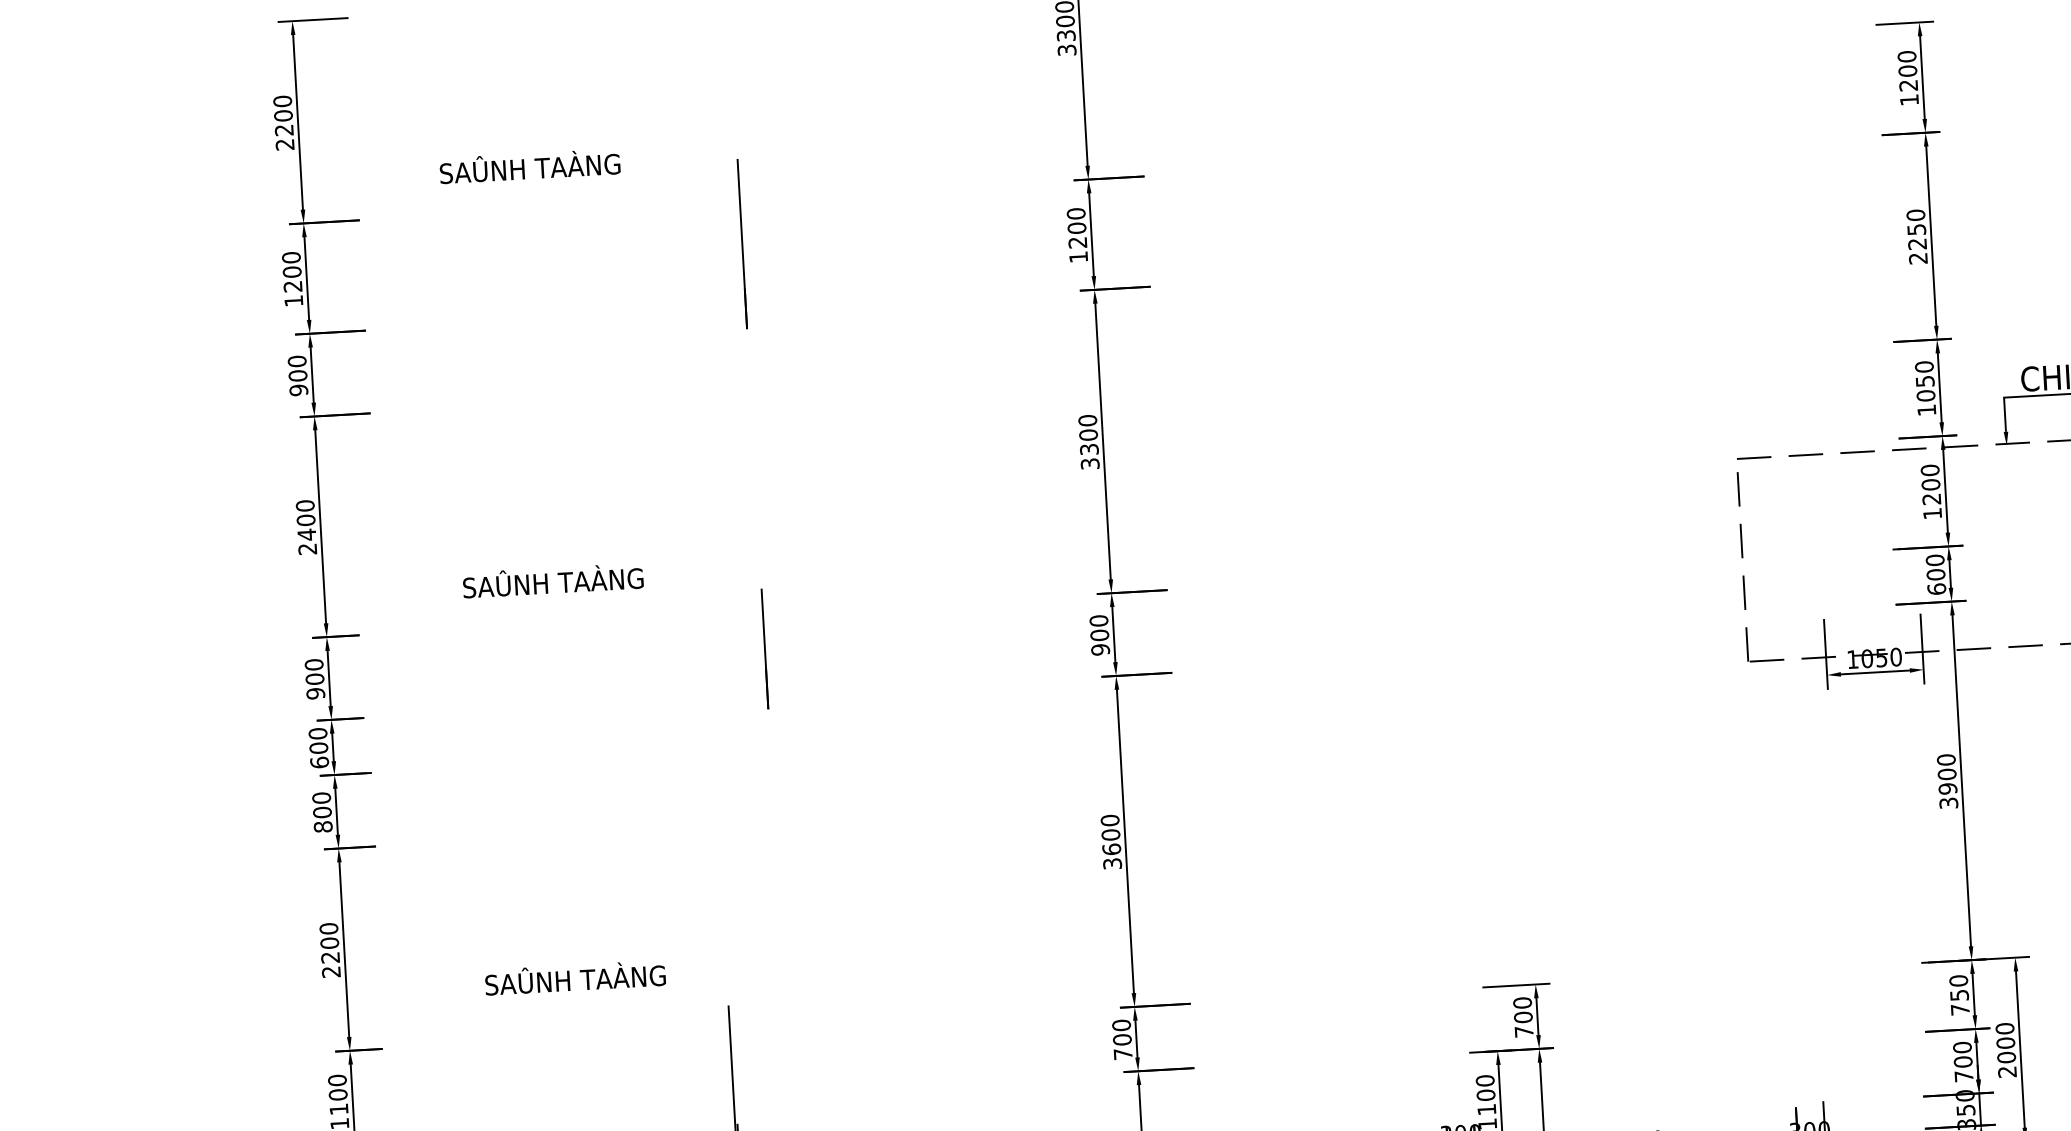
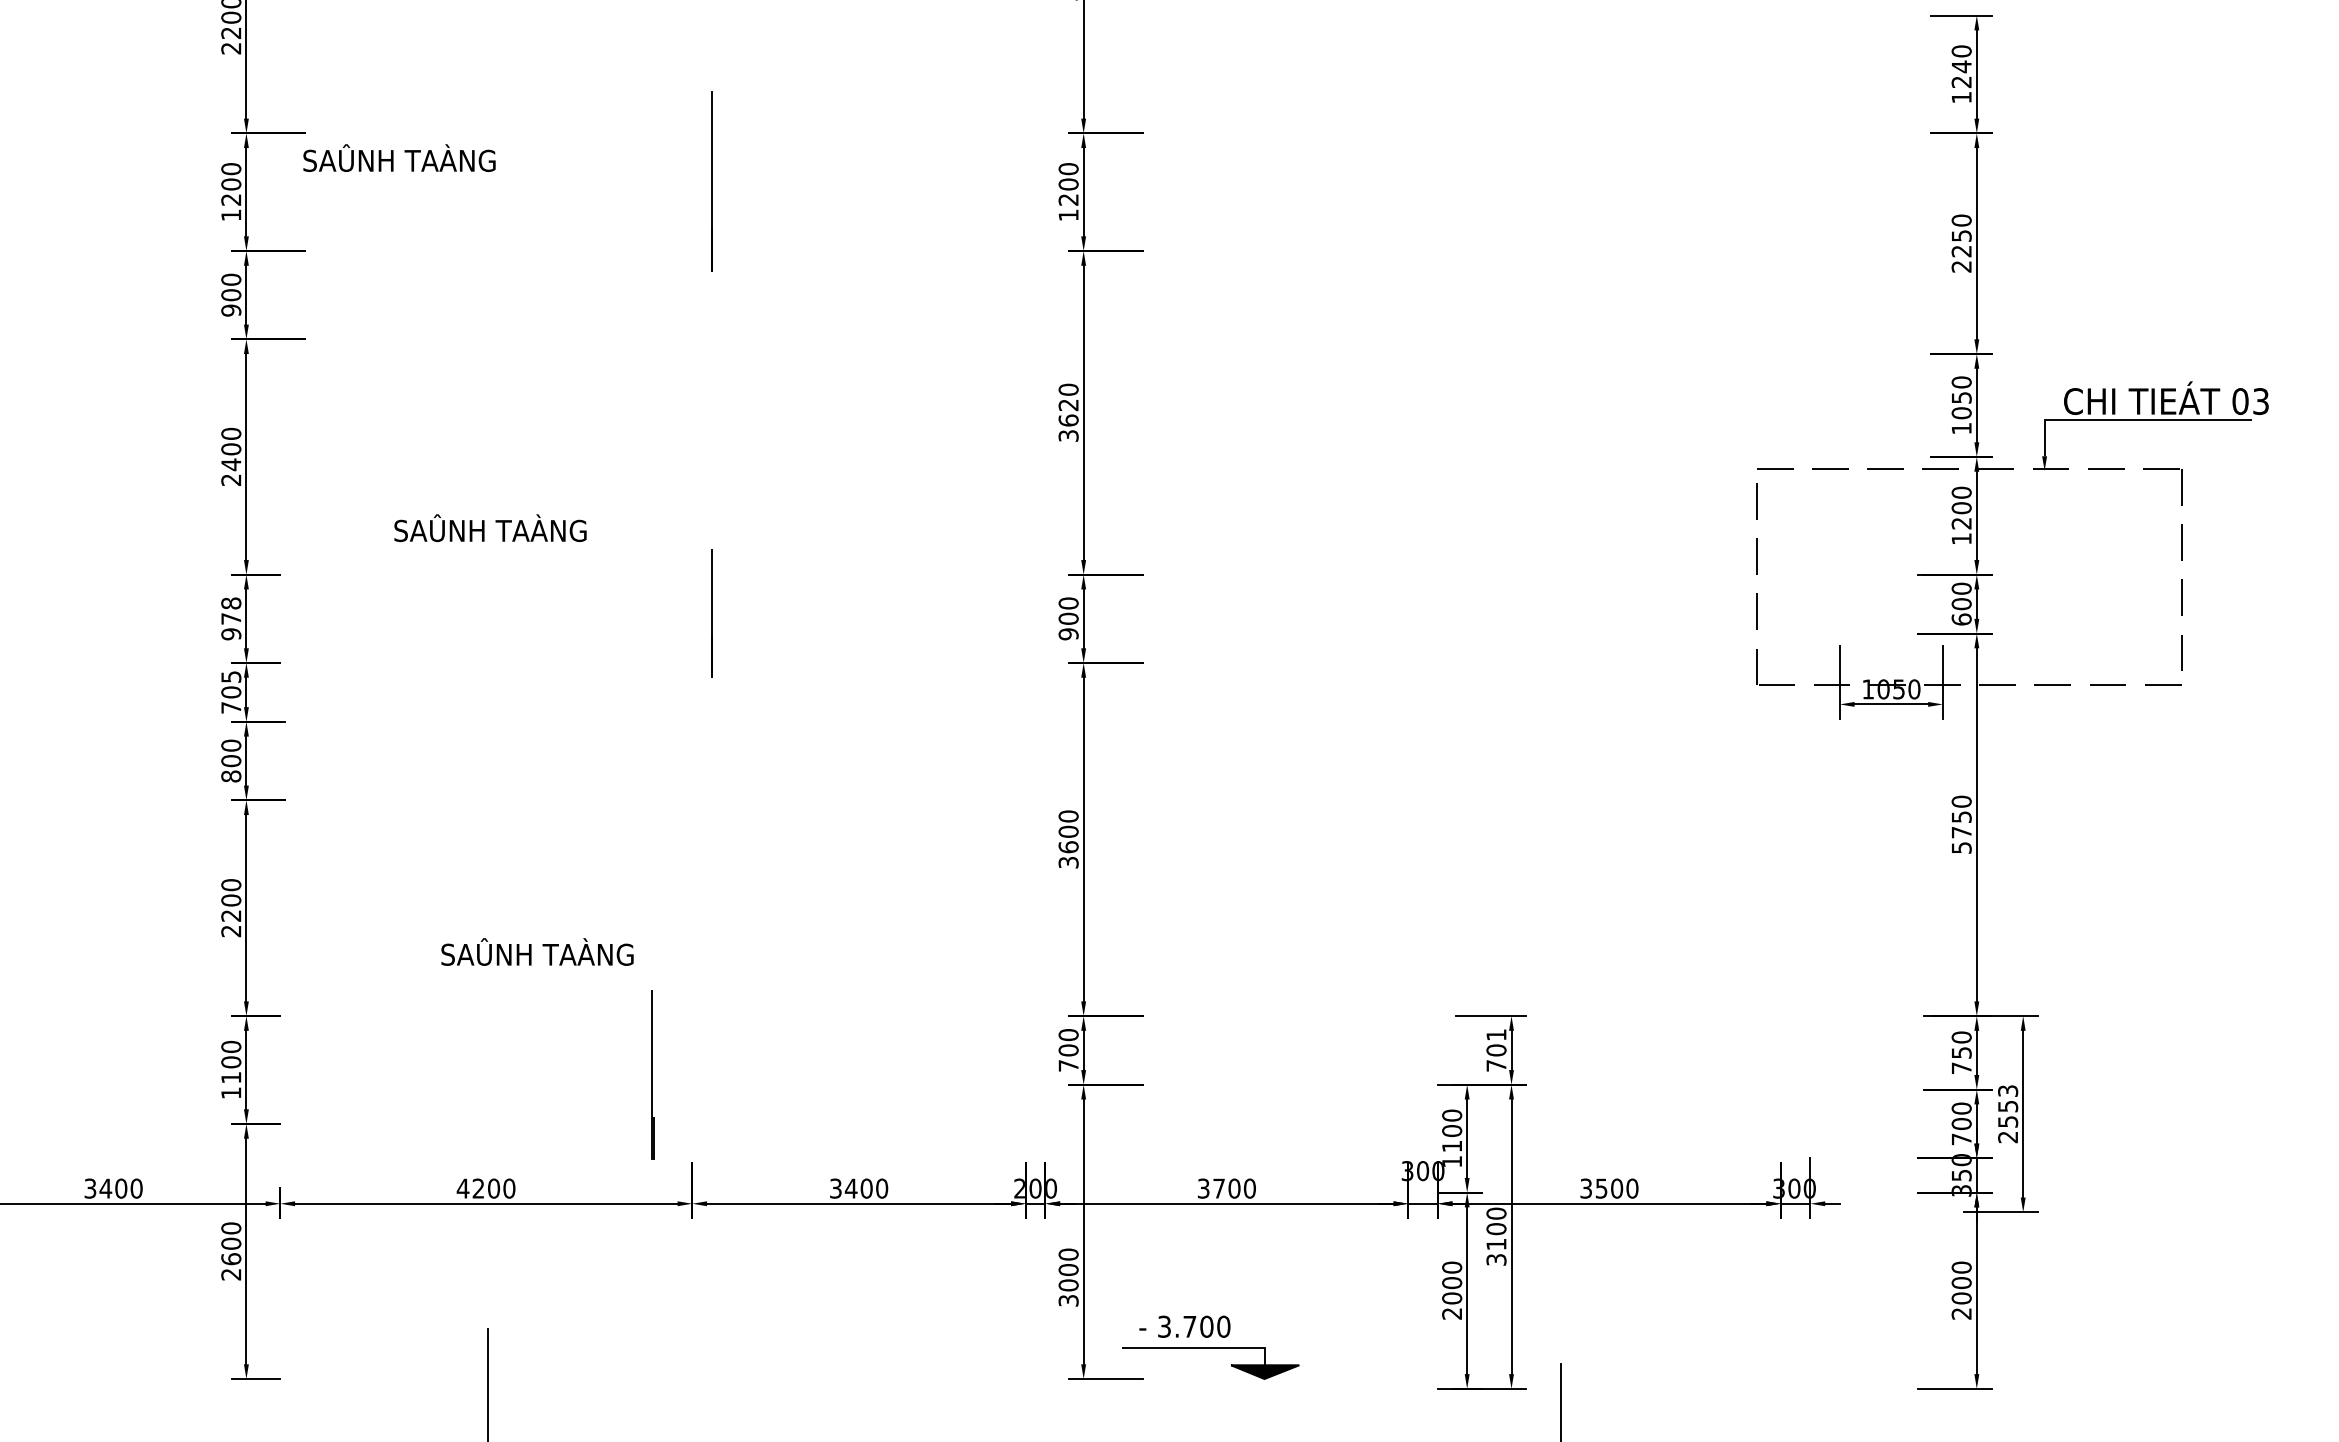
text: (1907, 70) -> (1961, 66), 1200 -> 1240
text: (529, 165) -> (399, 157), moved
text: (1088, 441) -> (1068, 412), 3300 -> 3620
text: (314, 671) -> (231, 610), 900 -> 978
text: (319, 748) -> (231, 692), 600 -> 705
text: (1947, 788) -> (1961, 832), 3900 -> 5750
text: (575, 977) -> (537, 951), moved
text: (1522, 1003) -> (1496, 1035), 700 -> 701
text: (2006, 1043) -> (2008, 1106), 2000 -> 2553

